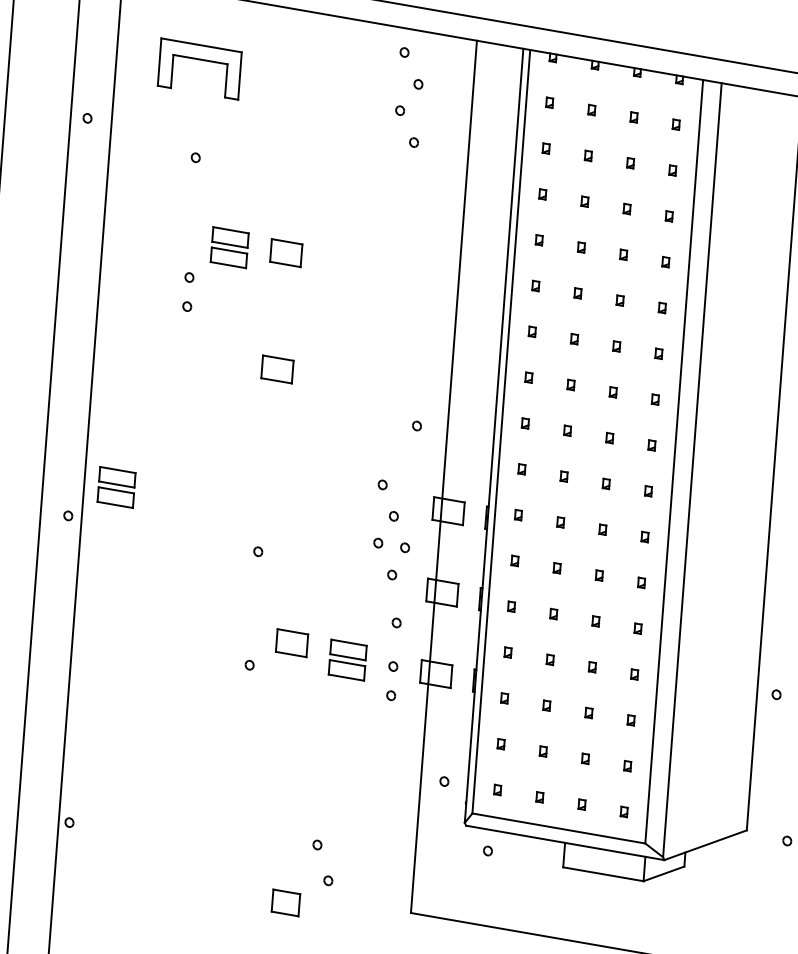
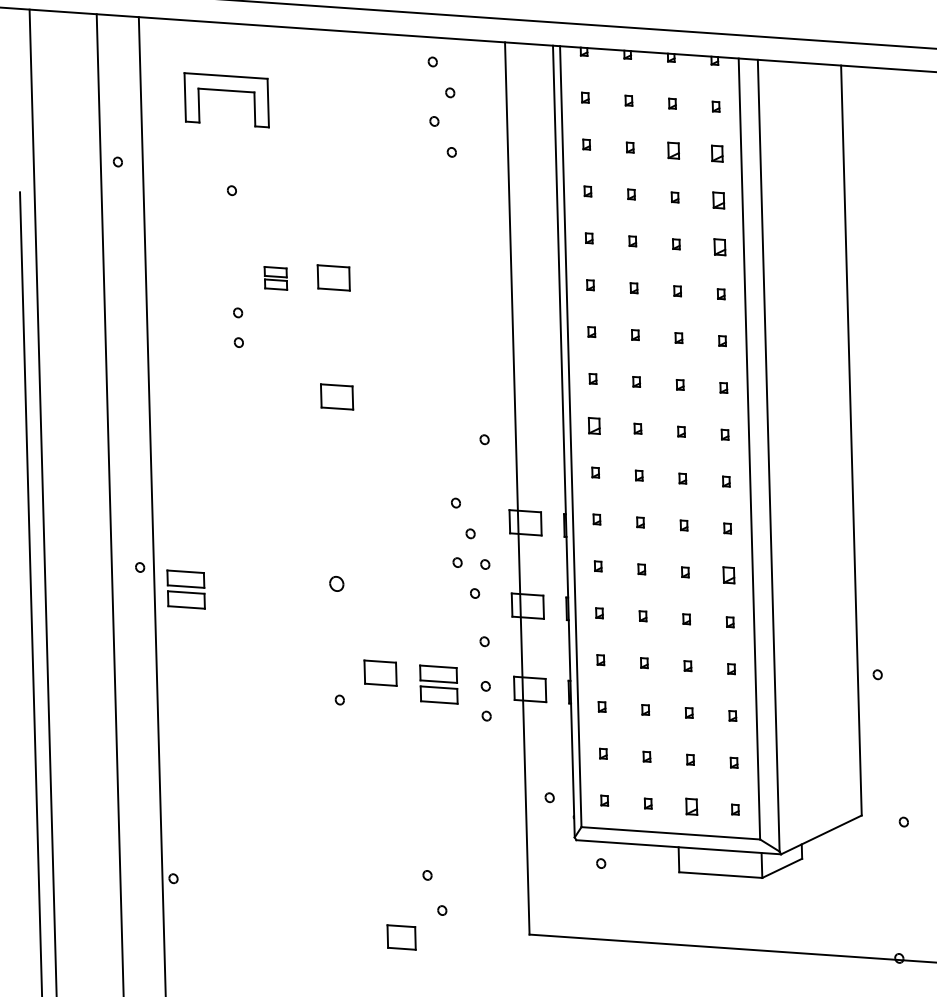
part: (630, 163) -> (673, 150), size x1.6
part: (672, 170) -> (717, 153), size x1.6
part: (669, 216) -> (718, 200), size x1.6
part: (229, 247) -> (275, 278), size x0.6
part: (665, 262) -> (719, 247), size x1.6
part: (525, 423) -> (594, 425), size x1.6
part: (115, 487) -> (185, 589), moved
part: (258, 551) -> (336, 583), size x1.6
part: (641, 582) -> (728, 575), size x1.6
part: (581, 804) -> (691, 806), size x1.6

